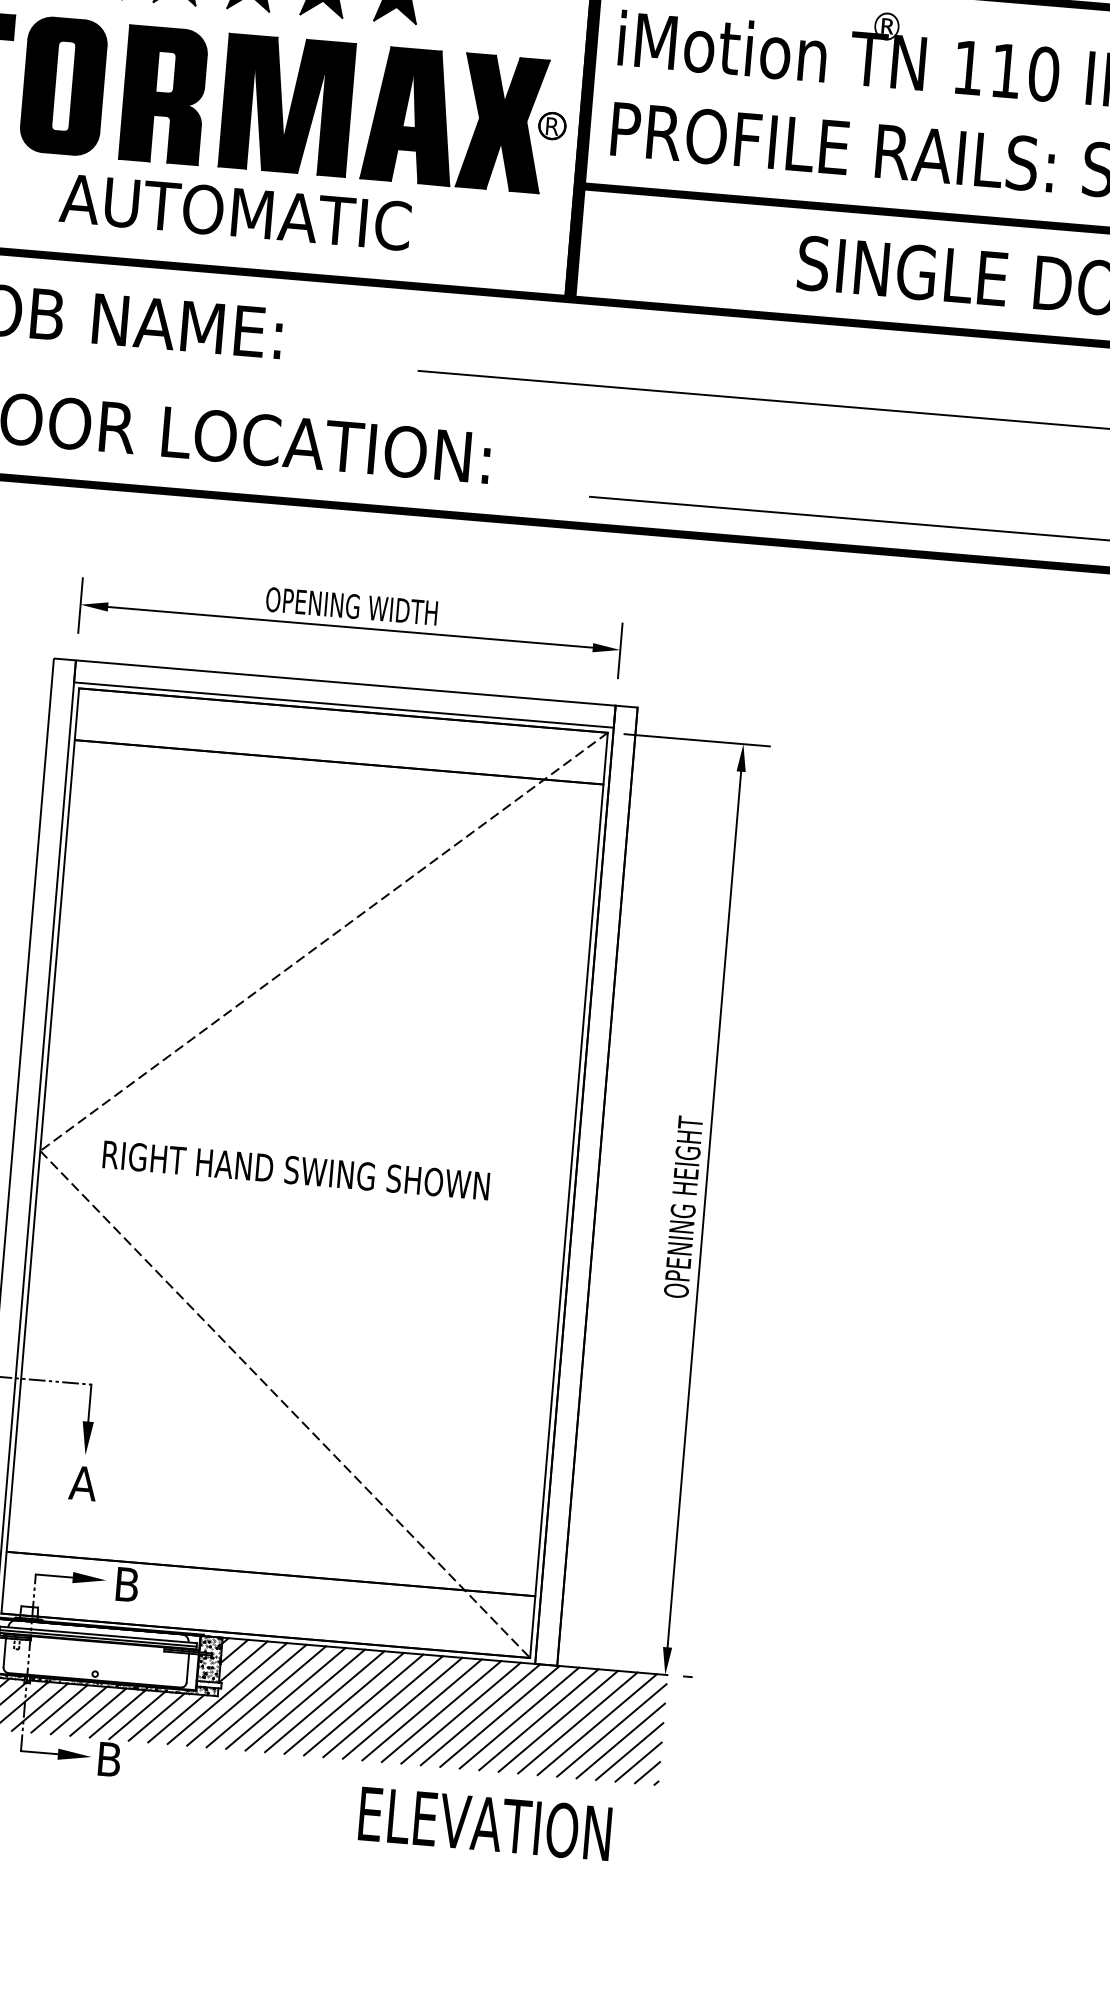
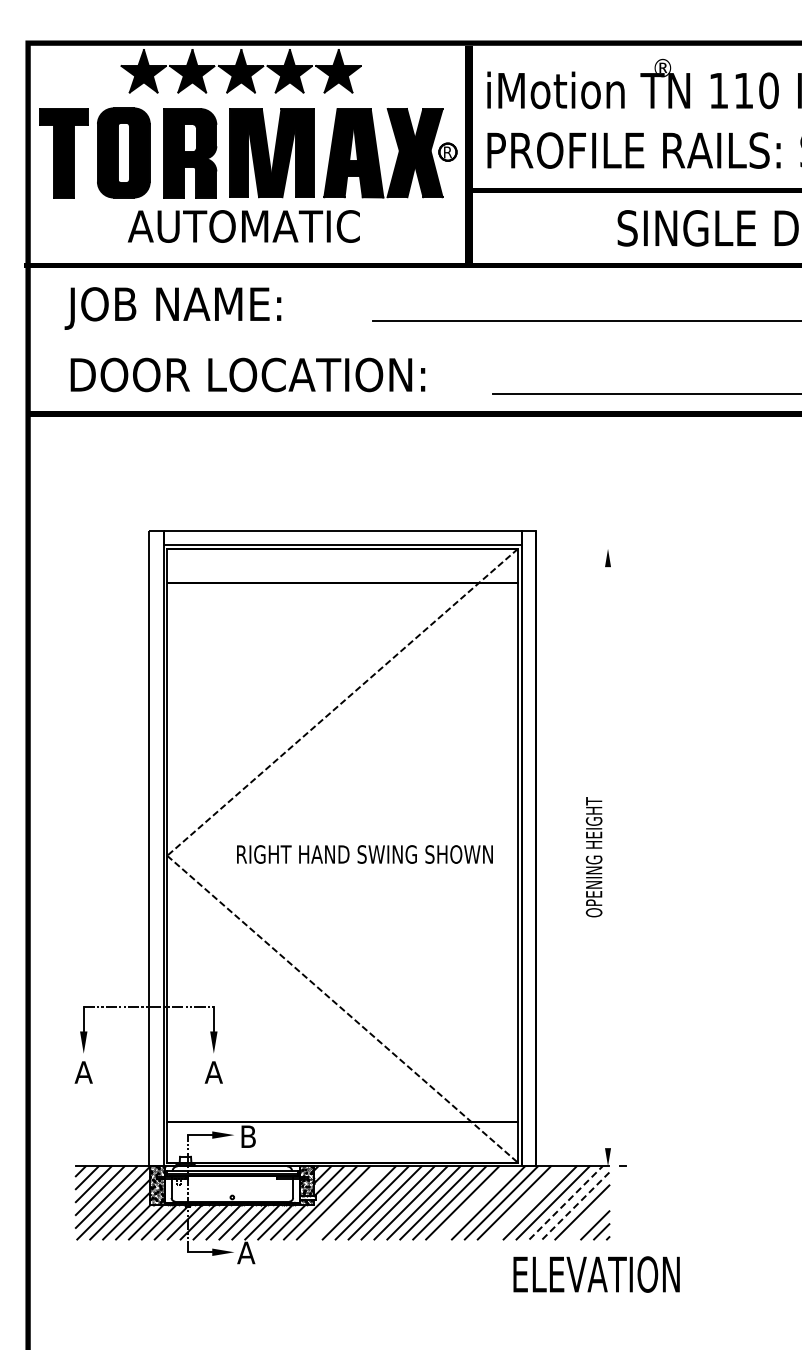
part: (350, 624) -> (342, 491), removed
line: (697, 739) -> (577, 548), removed
text: (295, 1170) -> (364, 854), moved
line: (705, 1209) -> (608, 857), removed
line: (265, 1696) -> (345, 1202), removed
line: (460, 1712) -> (475, 1202), removed
line: (537, 1718) -> (526, 1202), removed
line: (598, 1724) -> (566, 1202), solid -> dashed
line: (612, 1729) -> (576, 1205), solid -> dashed
line: (629, 1750) -> (588, 1218), removed
text: (109, 1758) -> (246, 1252), B -> A
text: (485, 1823) -> (596, 1274), moved

